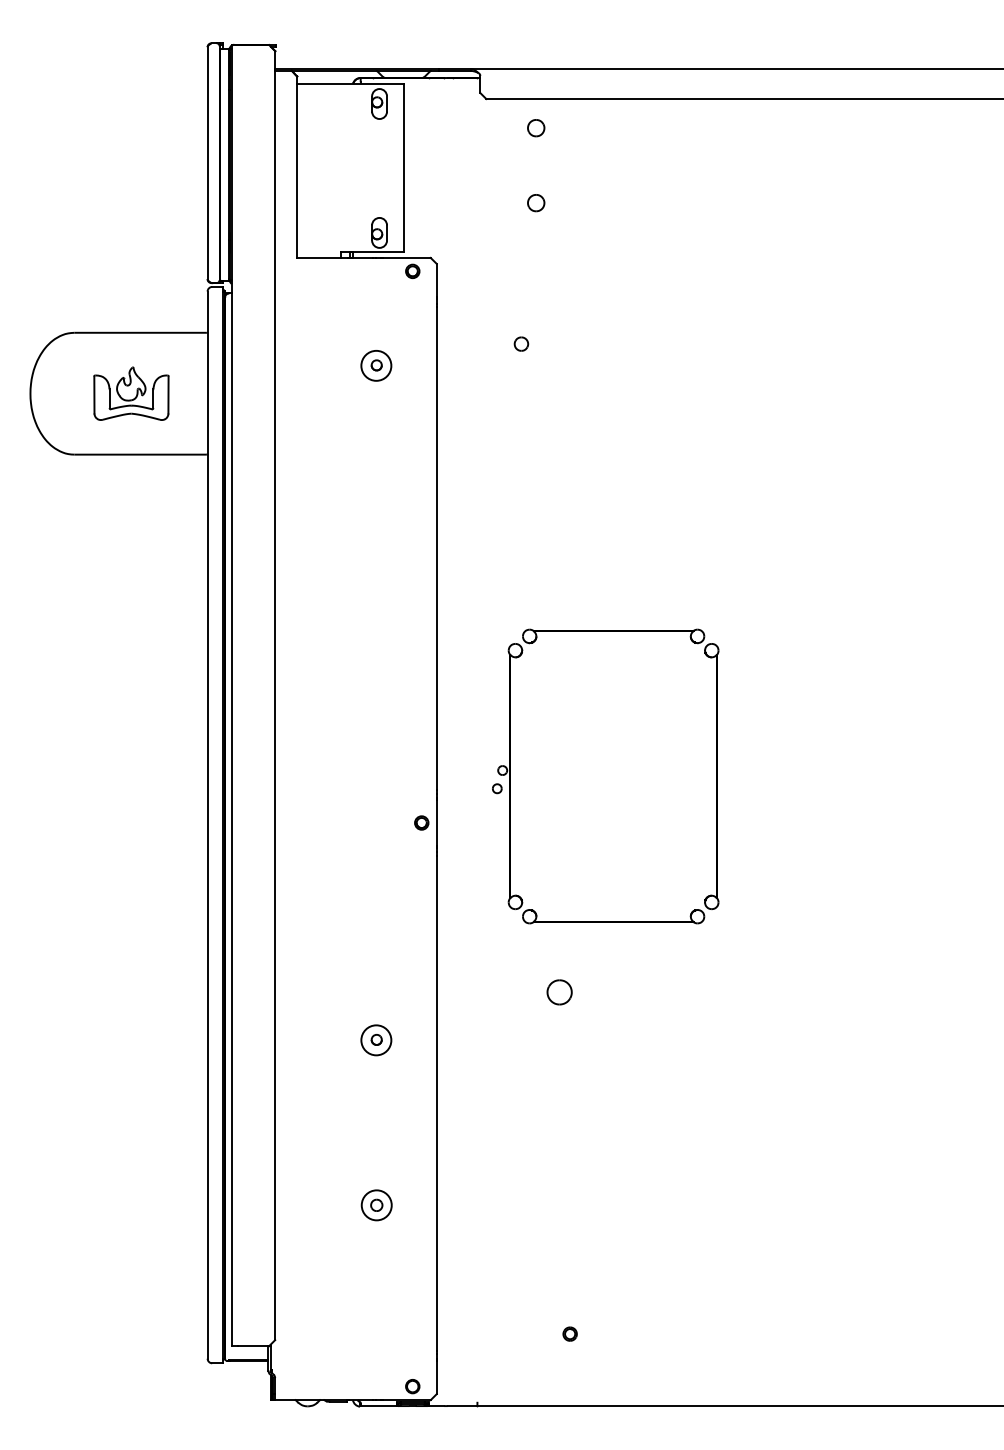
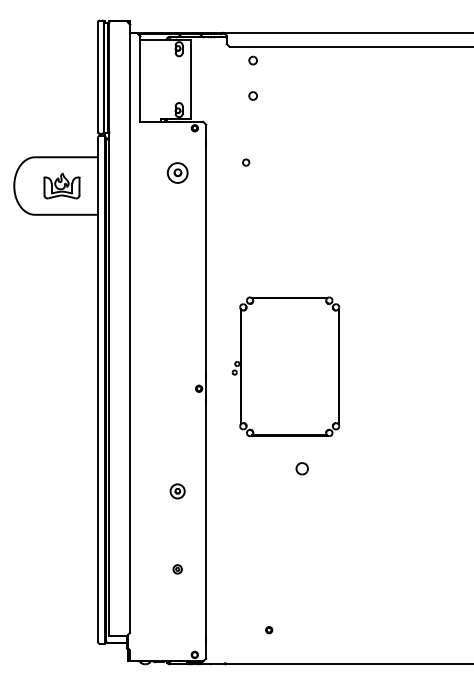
part: (376, 365) -> (177, 172), size x1.4
part: (558, 991) -> (301, 468), moved
part: (376, 1205) -> (177, 569), size x0.6

